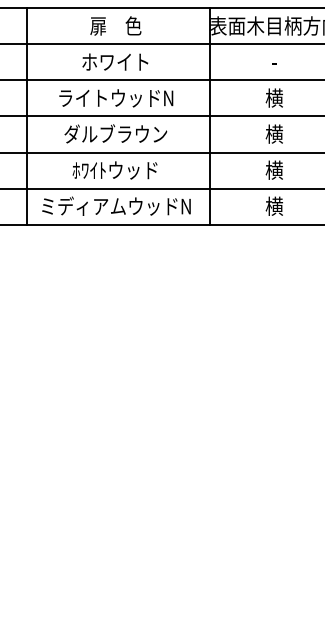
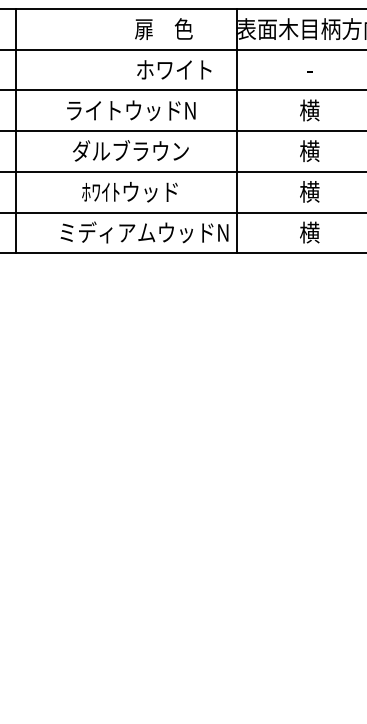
text: (115, 25) -> (163, 28), moved
text: (115, 61) -> (174, 69), moved
line: (26, 116) -> (15, 131), moved
text: (116, 206) -> (144, 232), moved

